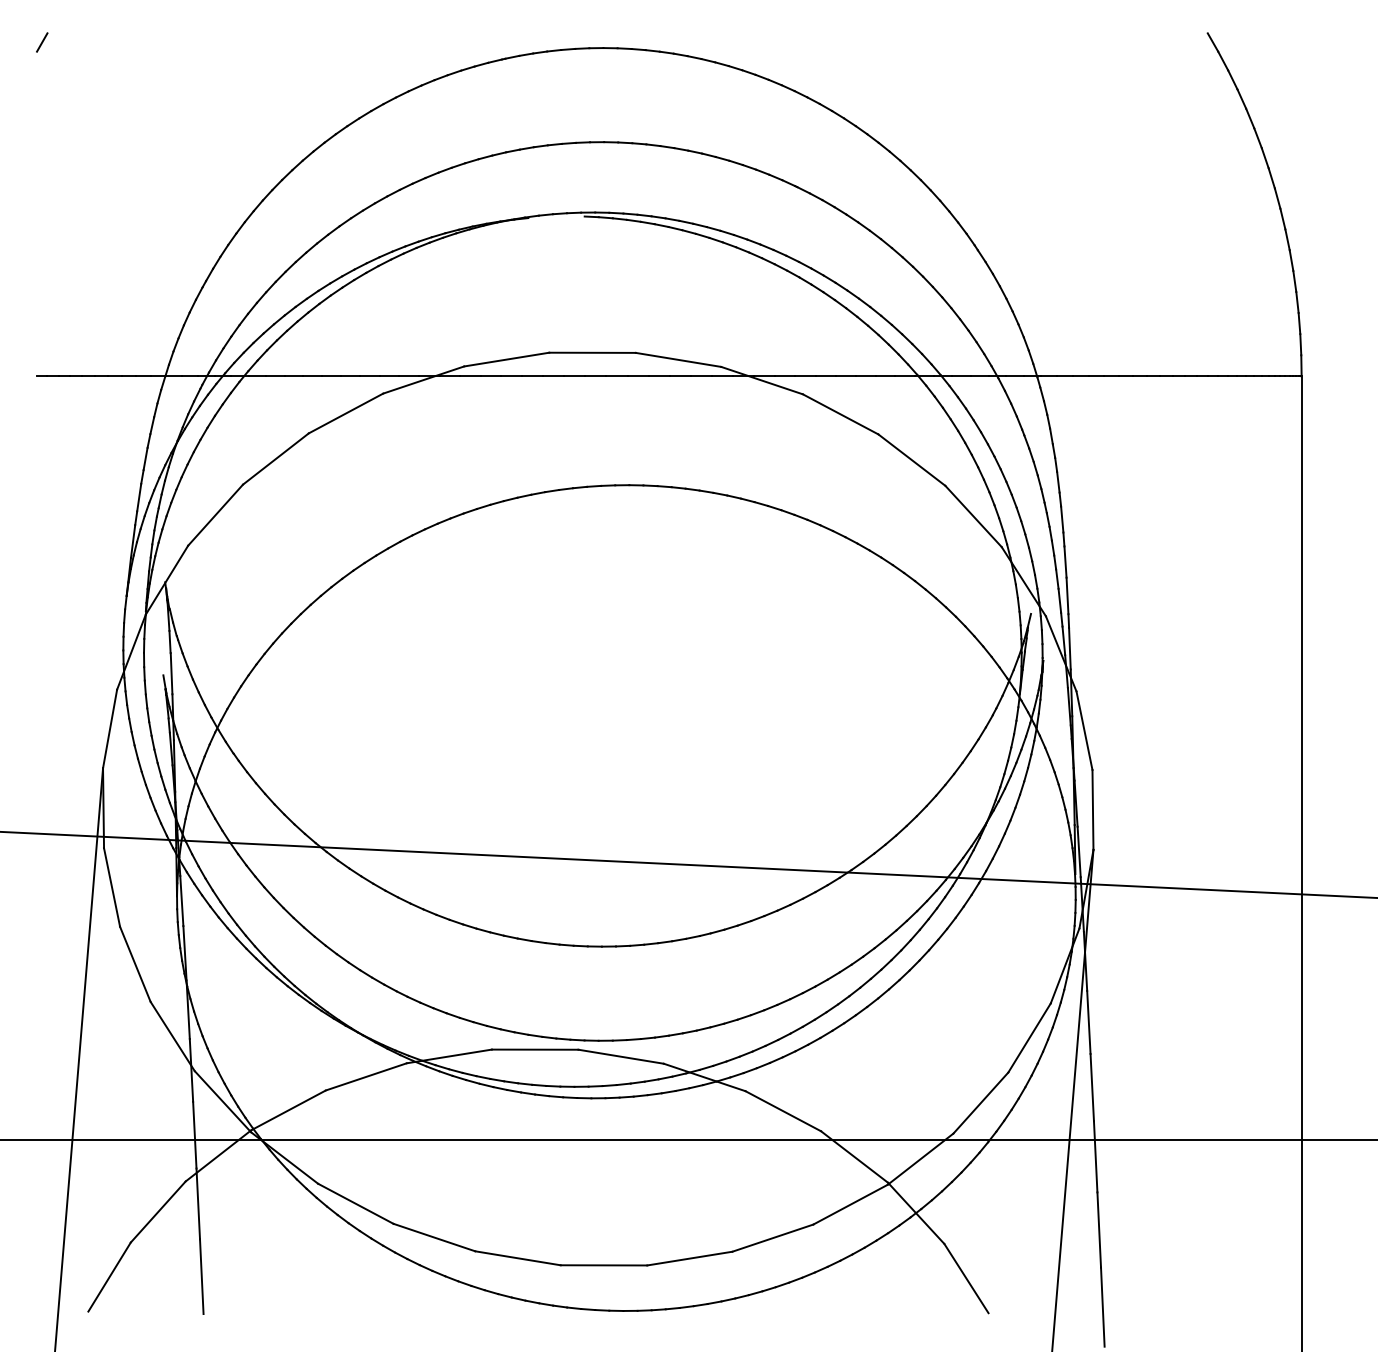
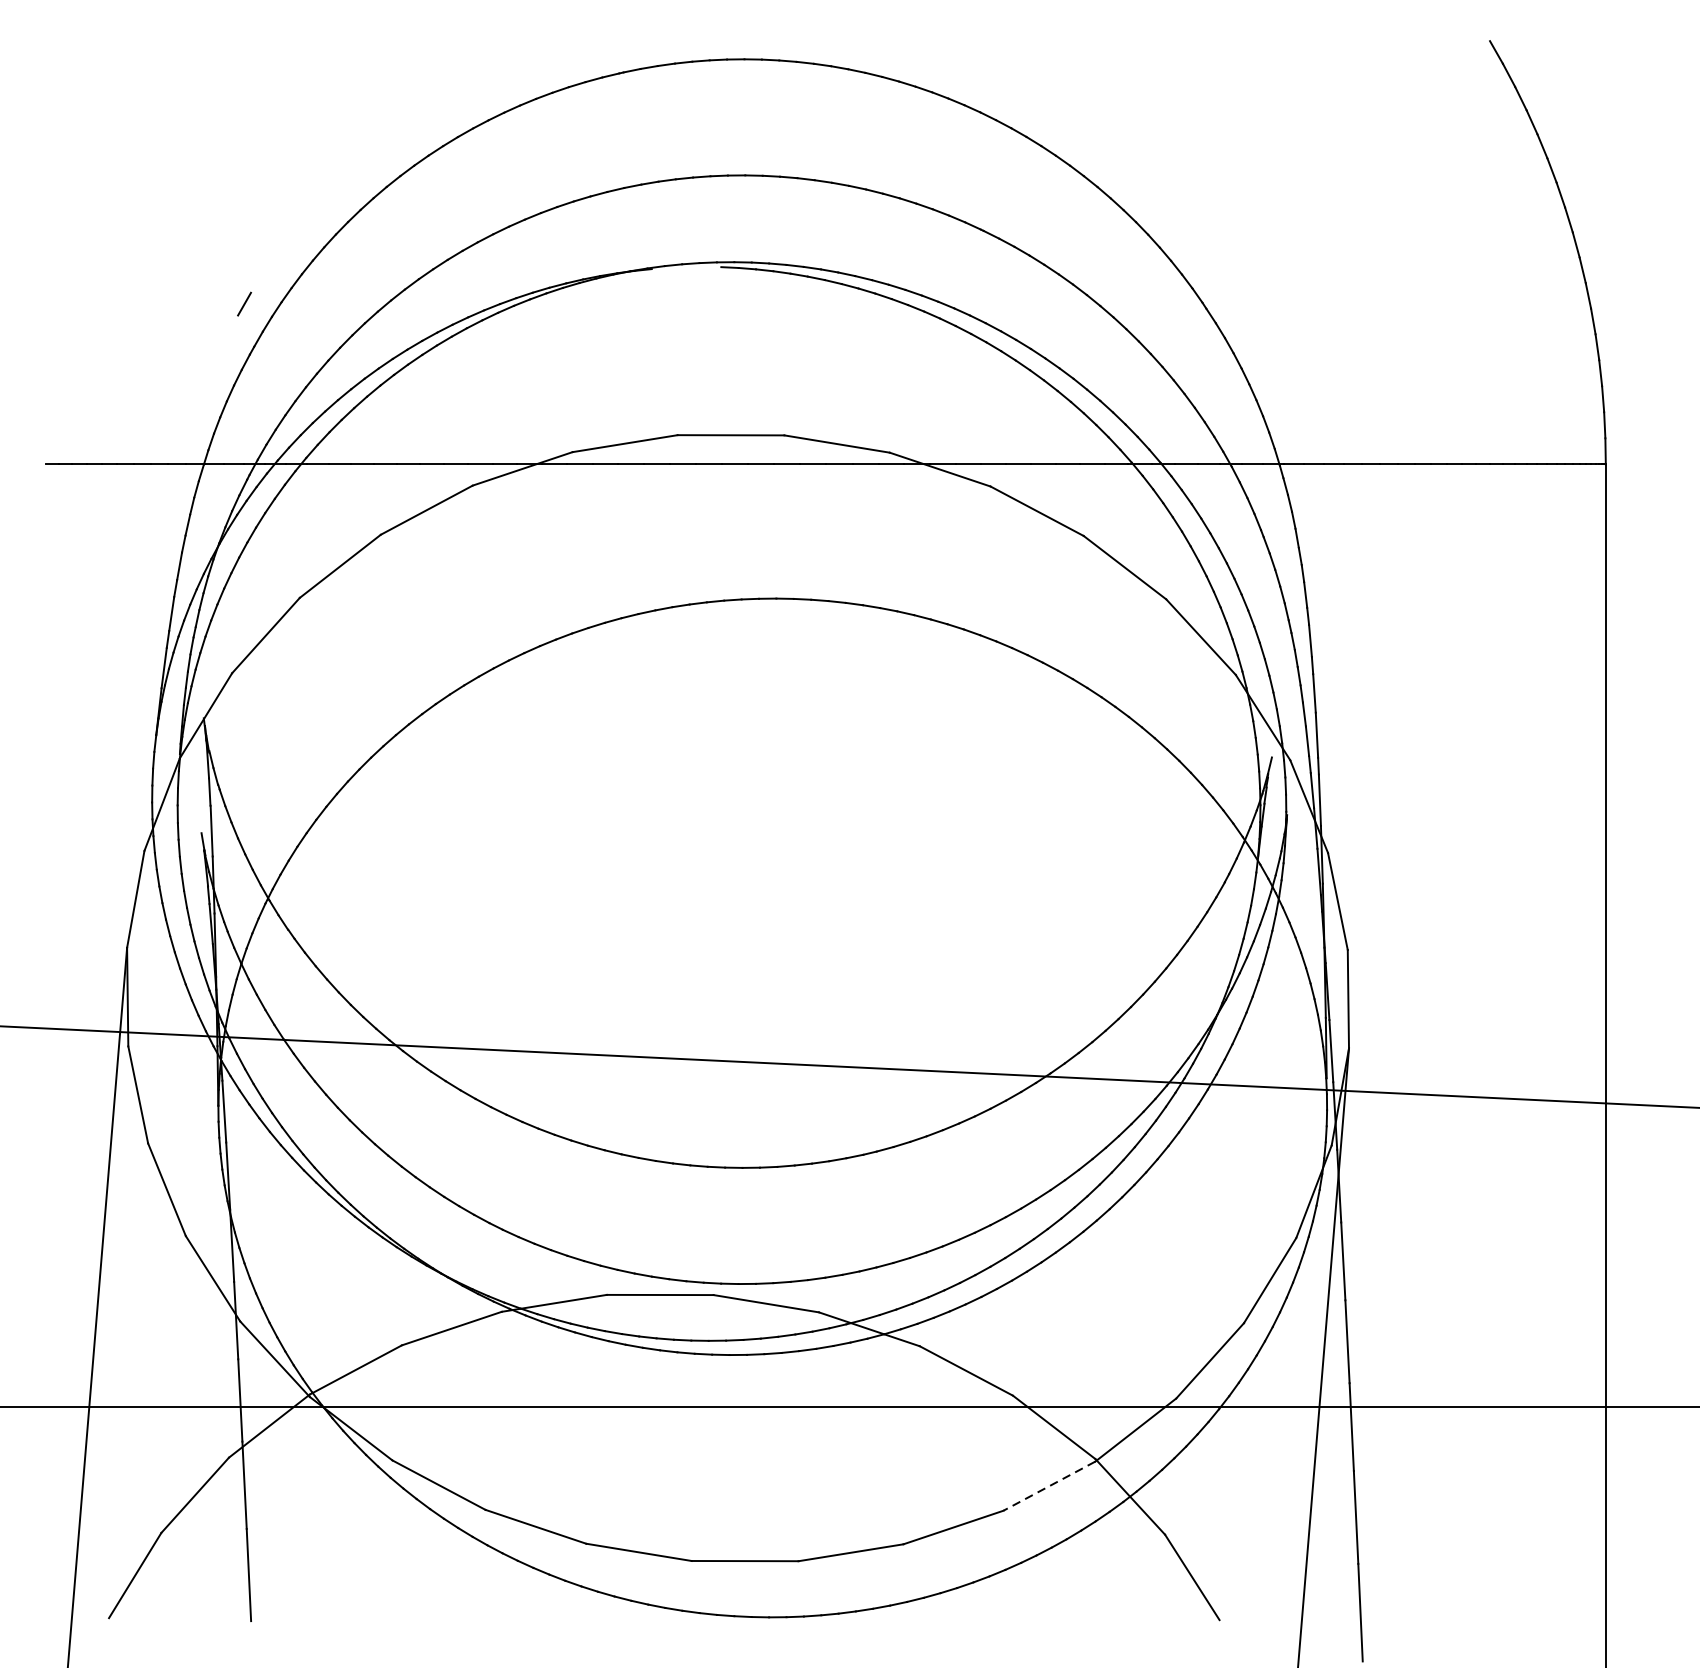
line: (42, 42) -> (244, 304), moved
line: (850, 1204) -> (1049, 1486), solid -> dashed

